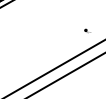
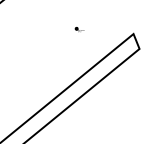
part: (87, 31) -> (79, 29), moved

